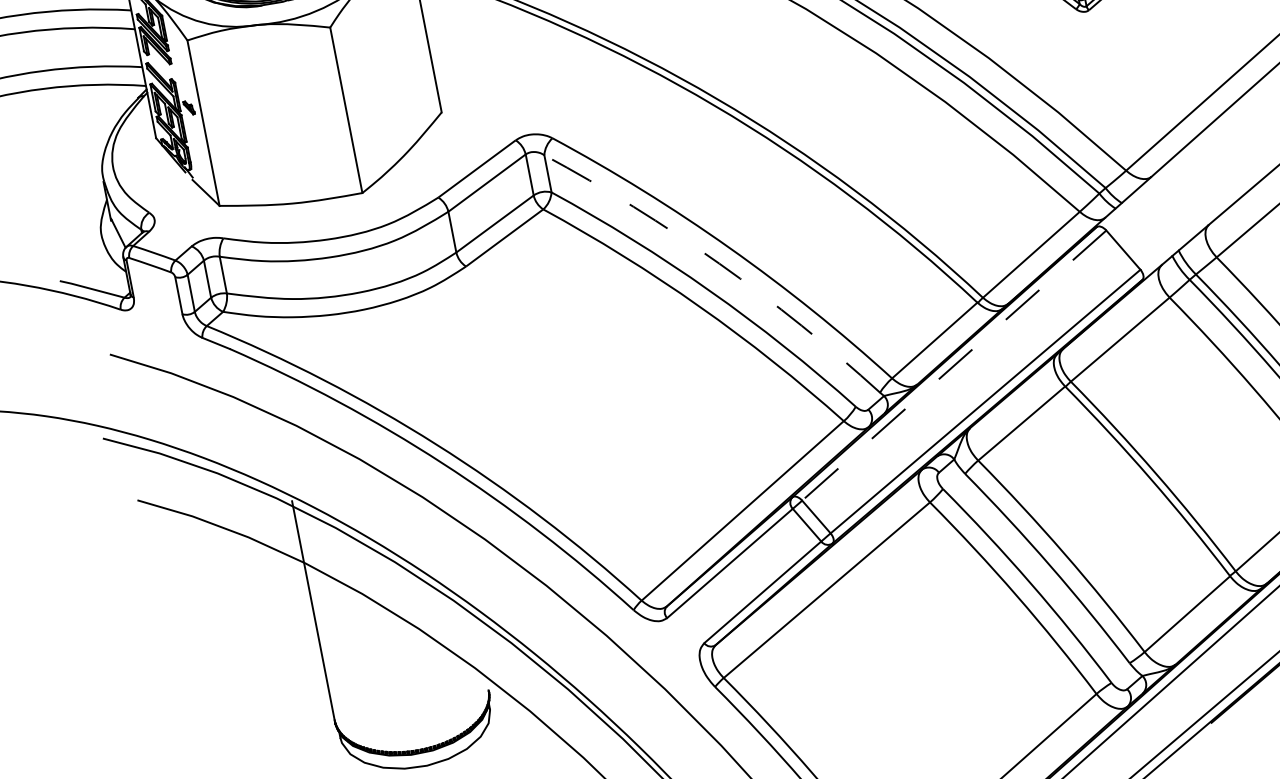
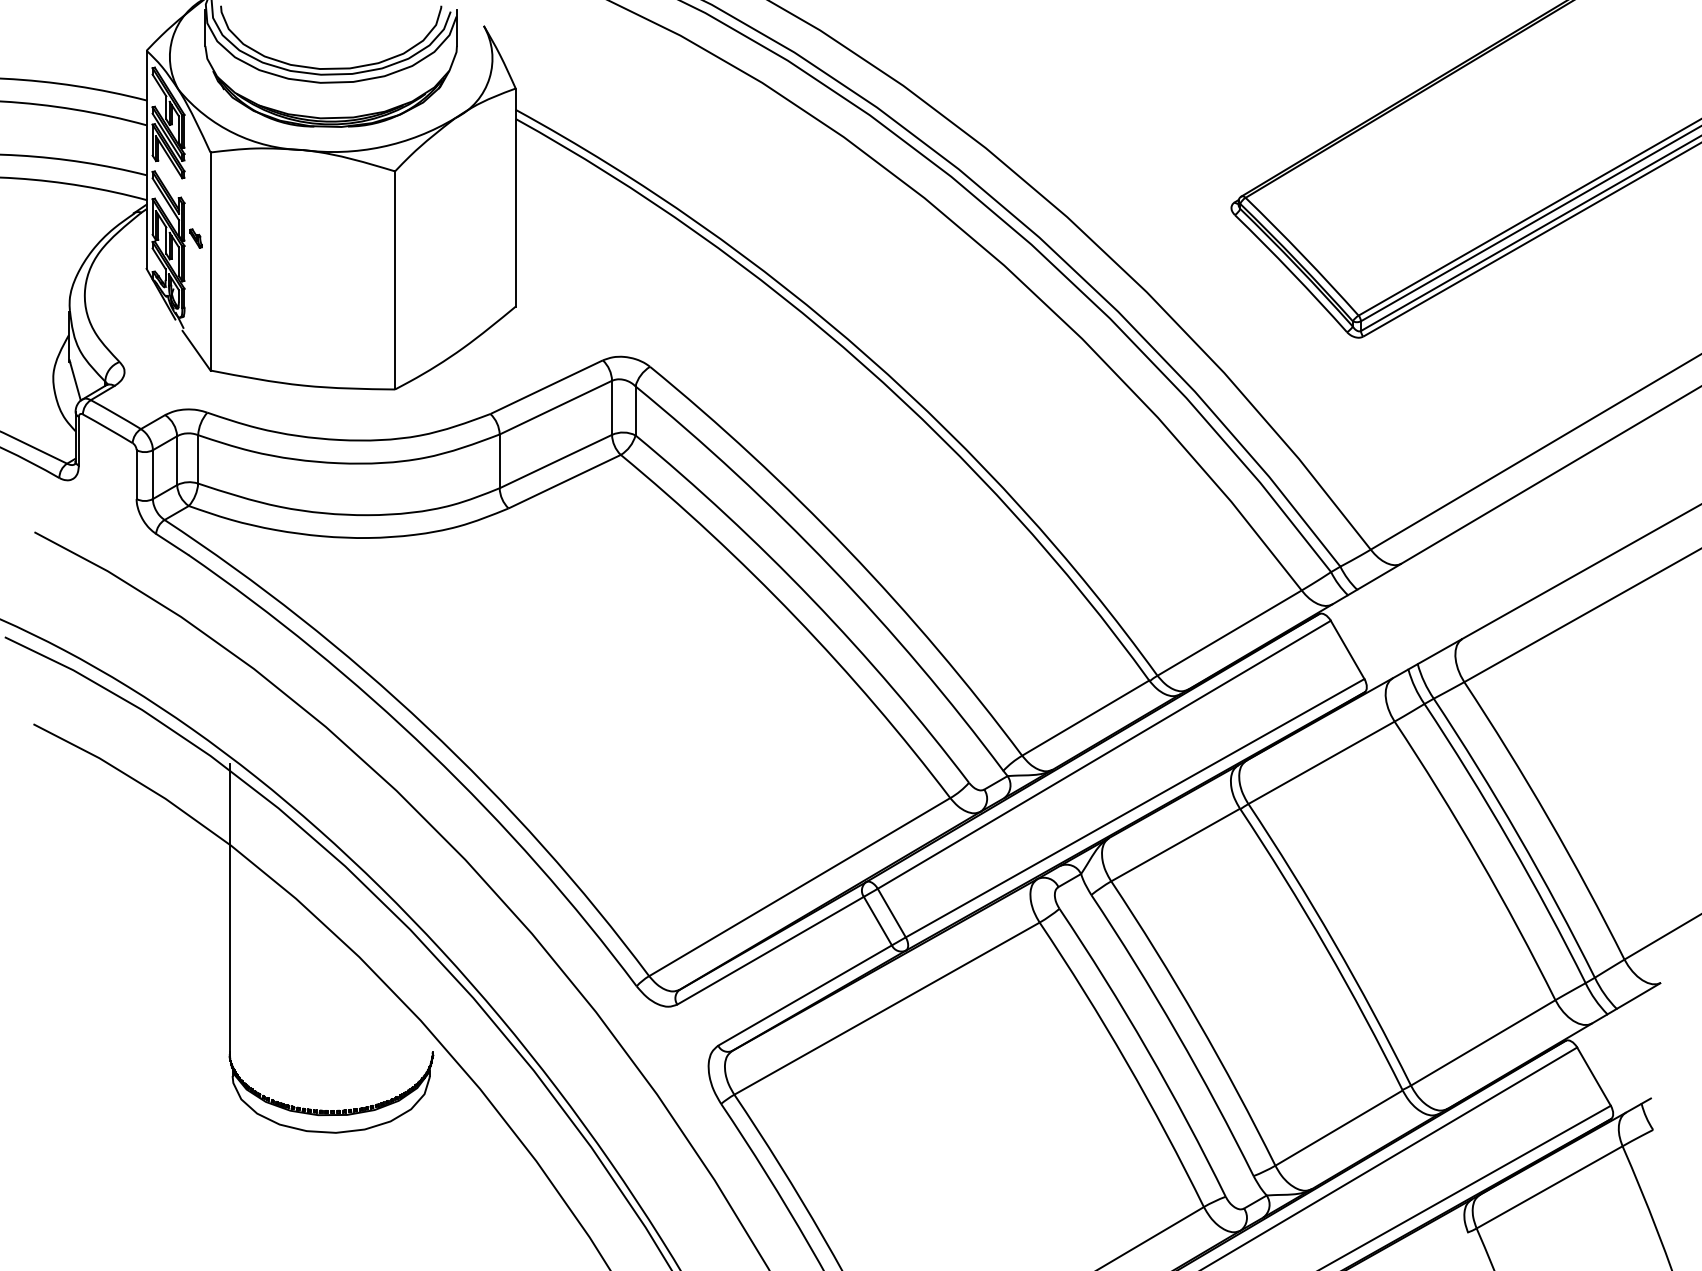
arc: (719, 263) -> (831, 567), dashed -> solid
line: (953, 366) -> (1103, 755), dashed -> solid

